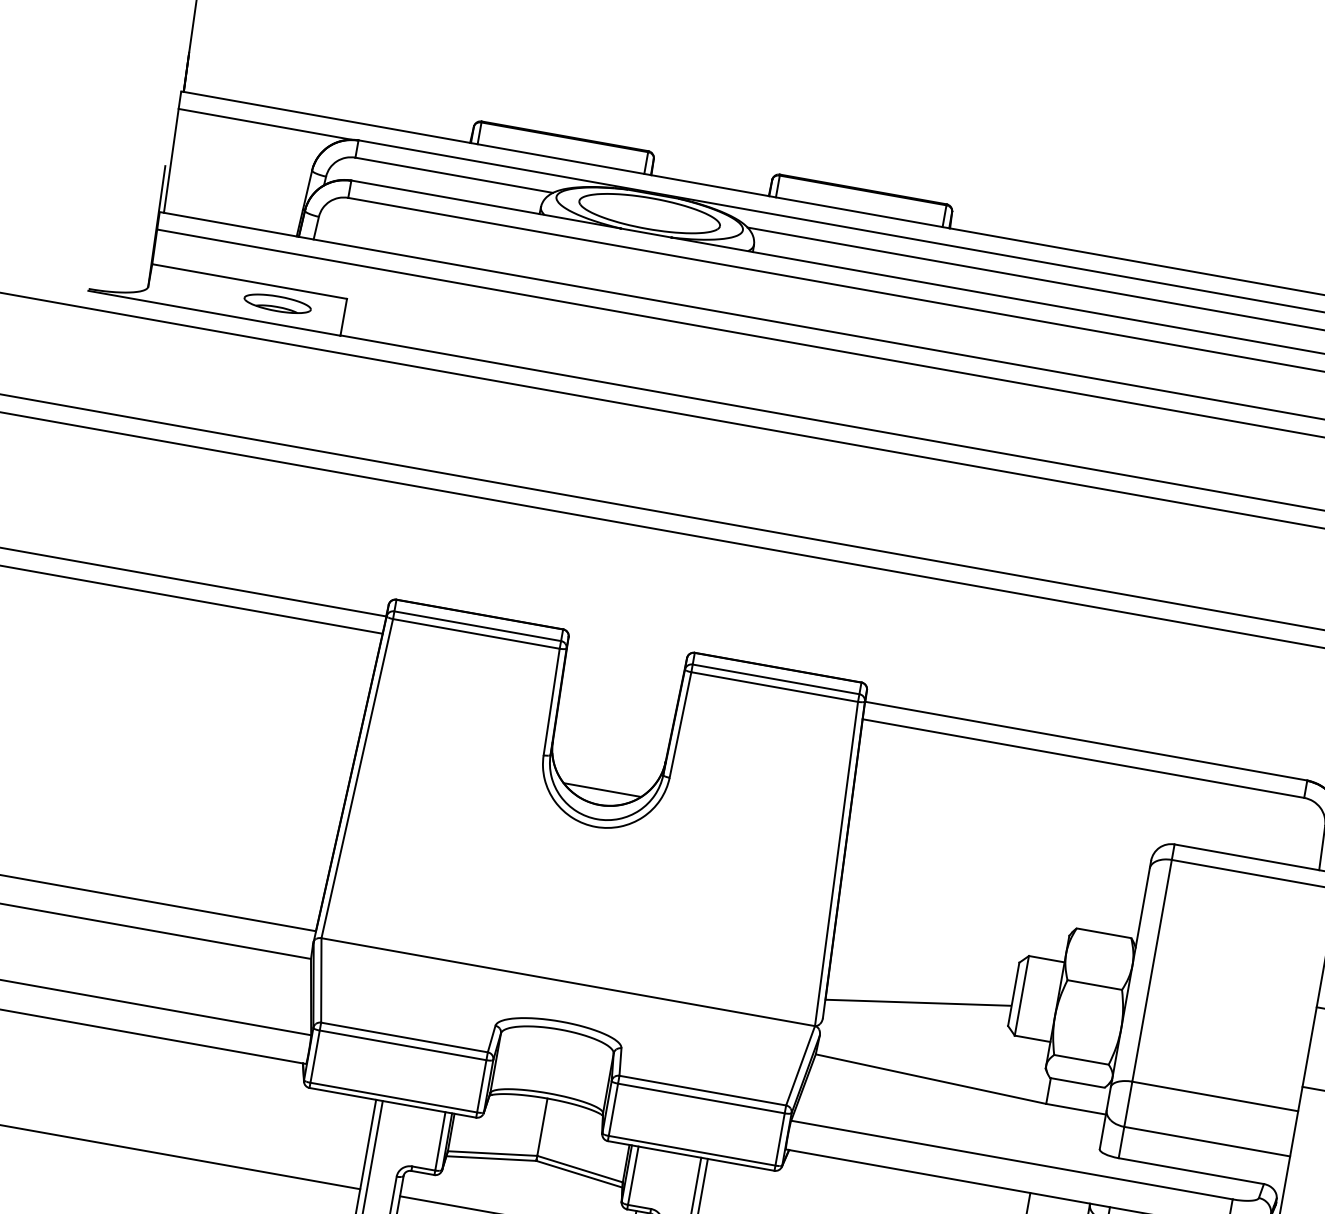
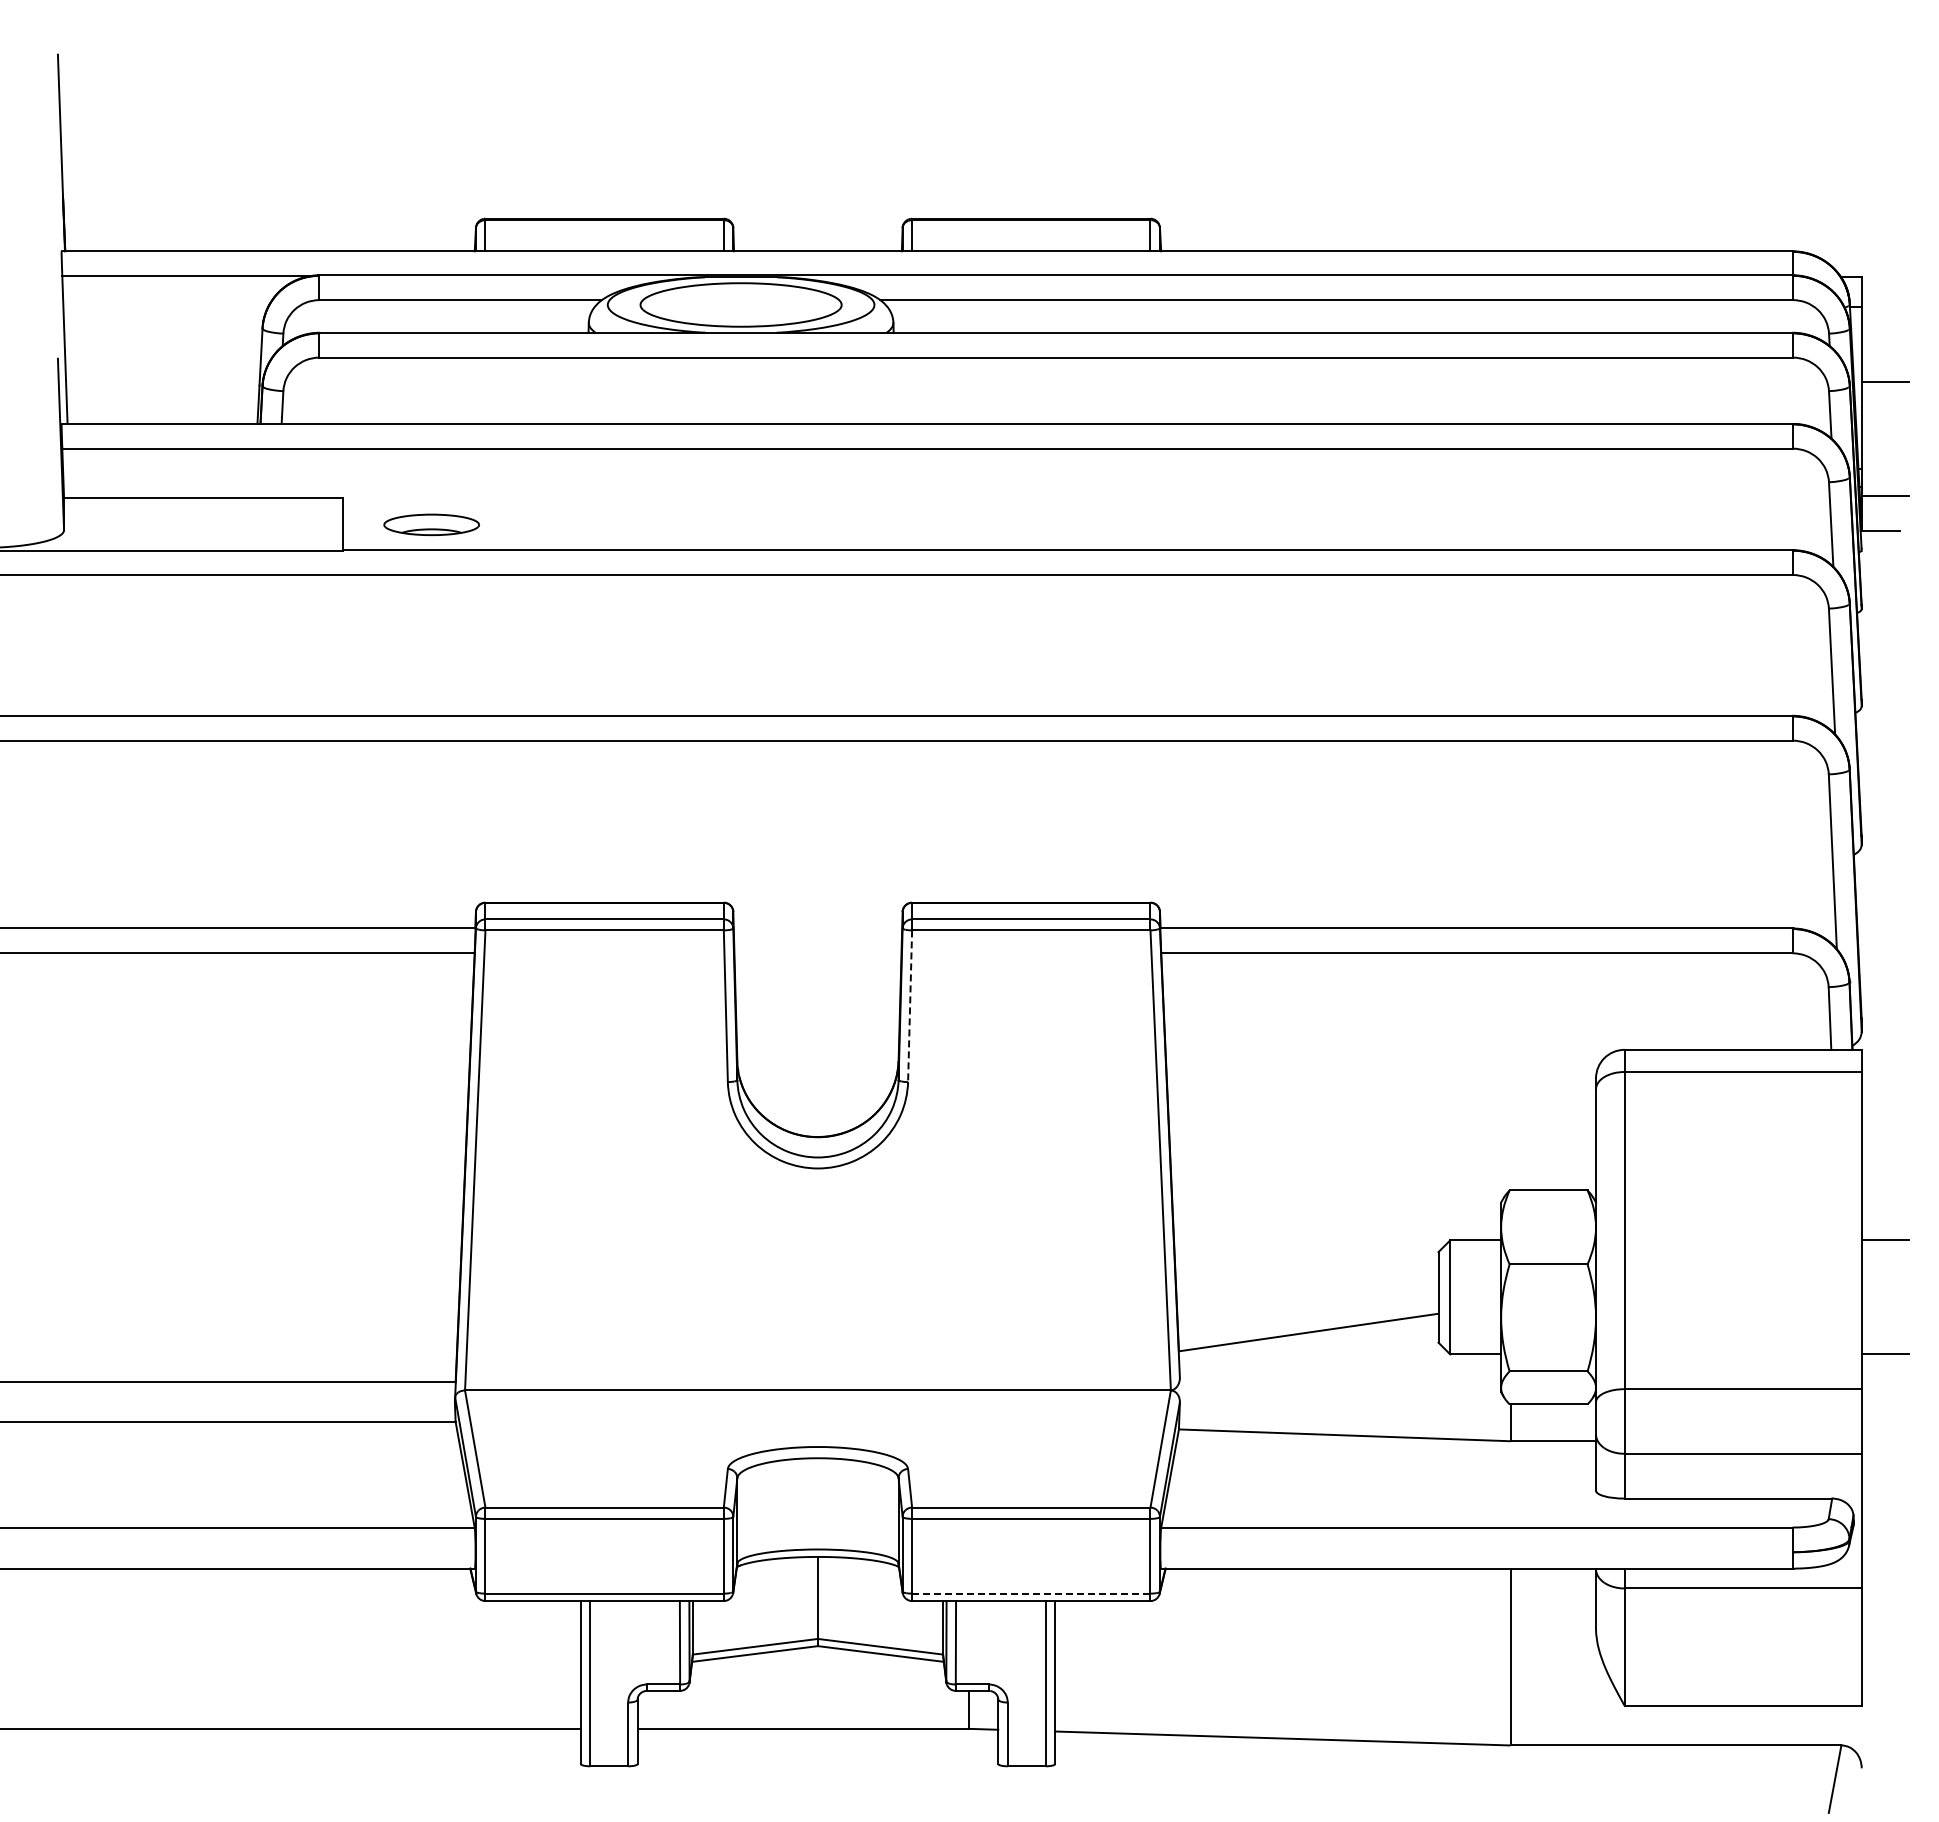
part: (277, 303) -> (431, 524), moved
line: (680, 725) -> (910, 1006), solid -> dashed
line: (602, 789) -> (817, 1115), removed
line: (691, 1150) -> (1030, 1593), solid -> dashed

